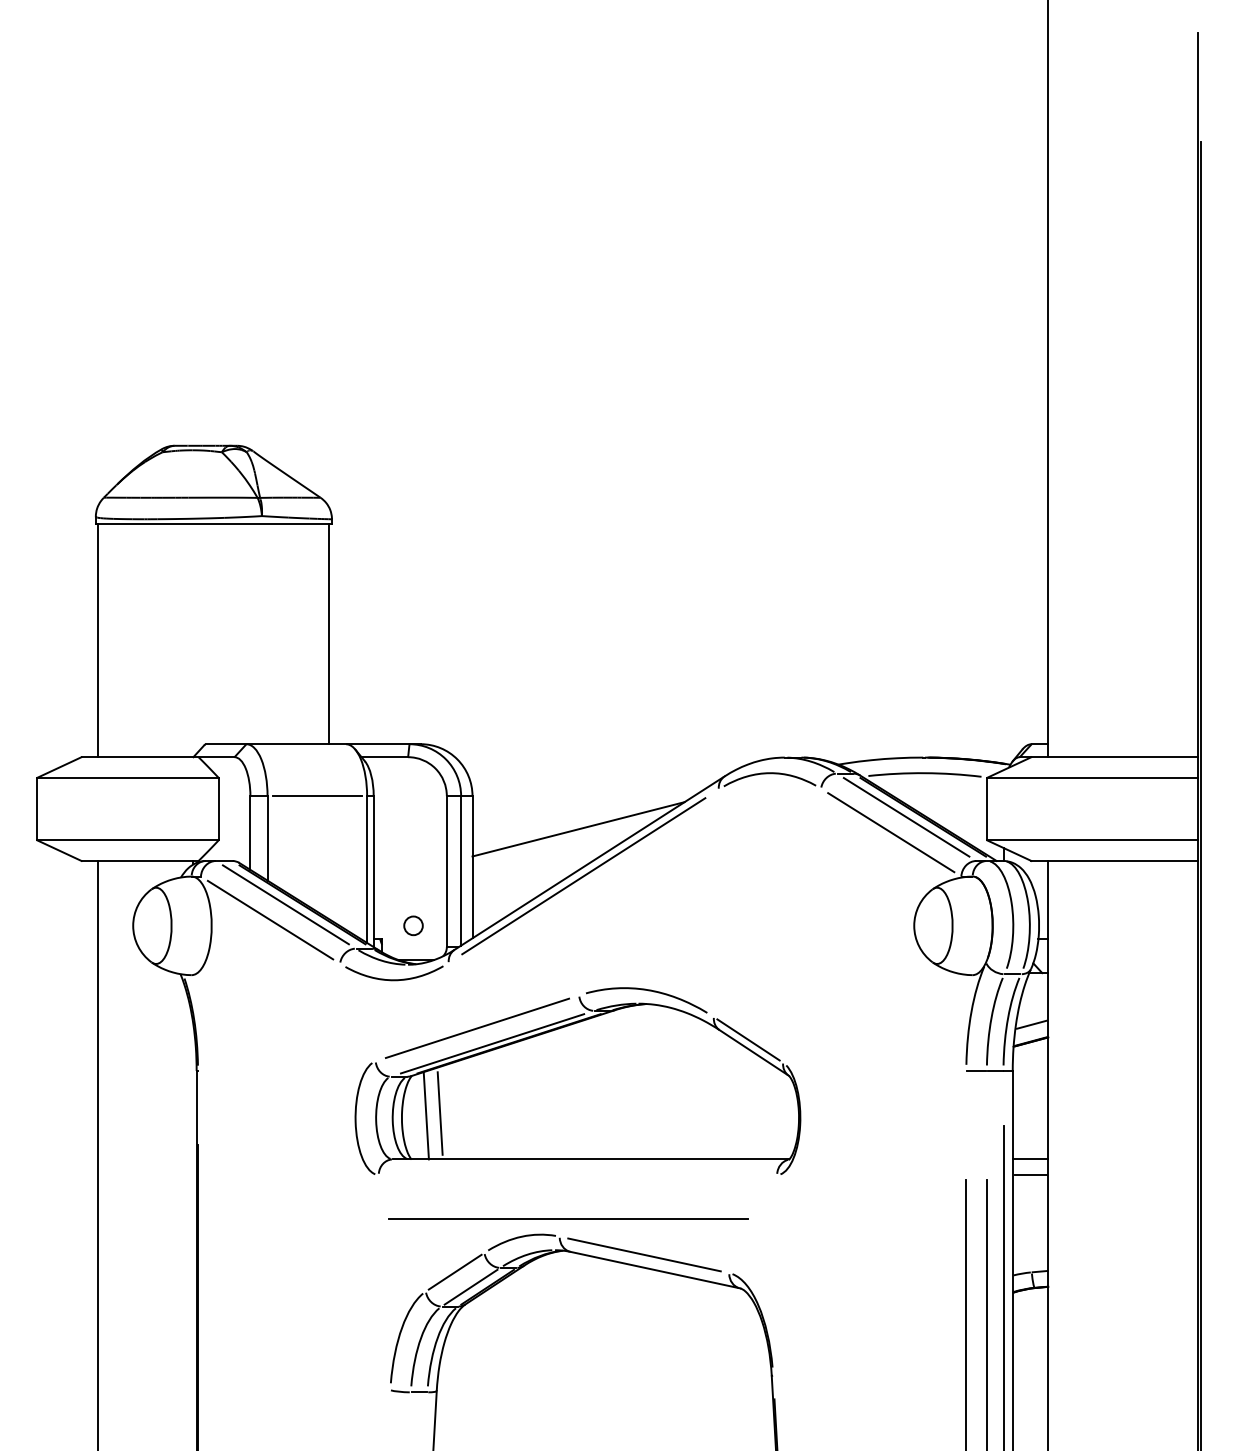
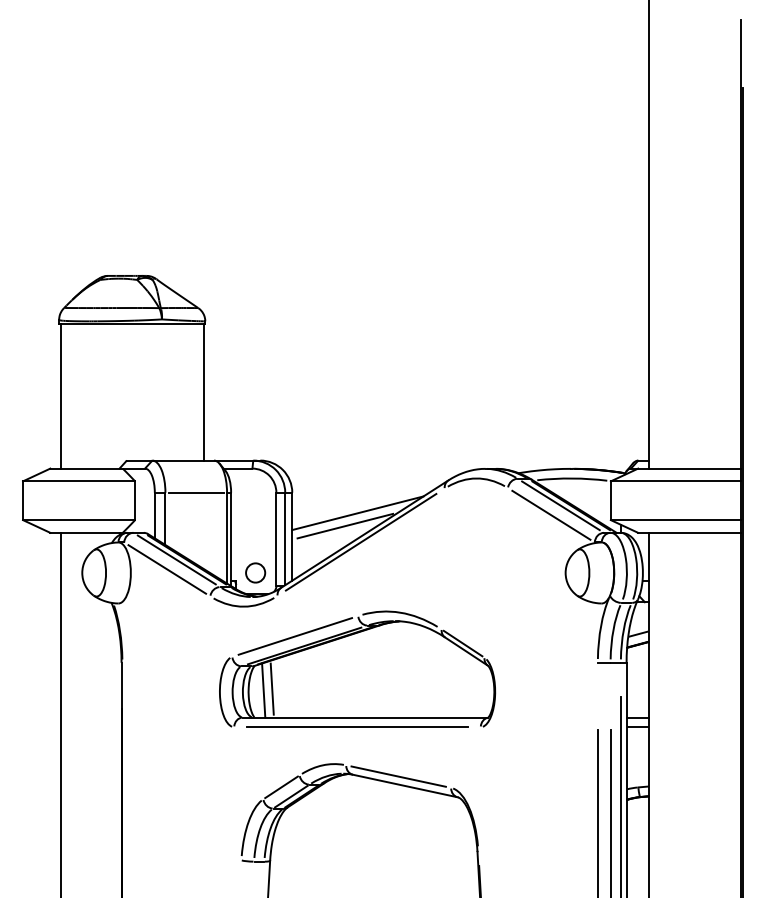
line: (558, 849) -> (345, 525), added
part: (413, 925) -> (255, 572), size x1.67
line: (568, 1217) -> (357, 726), moved

